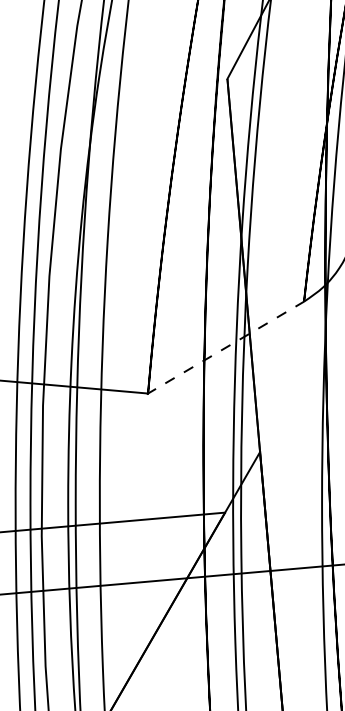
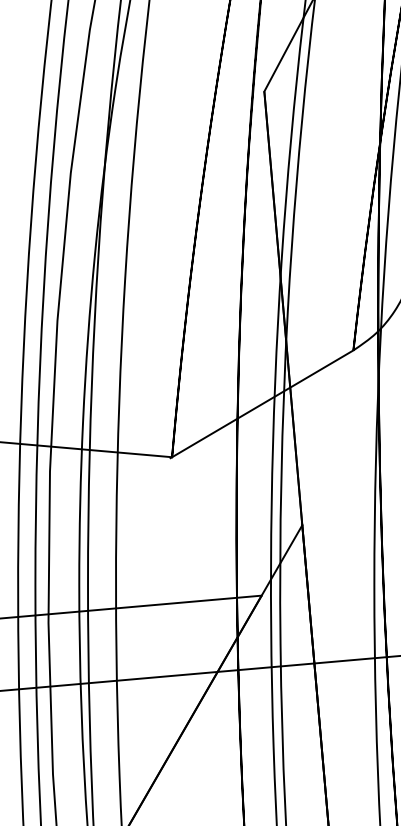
line: (225, 348) -> (262, 404), dashed -> solid

